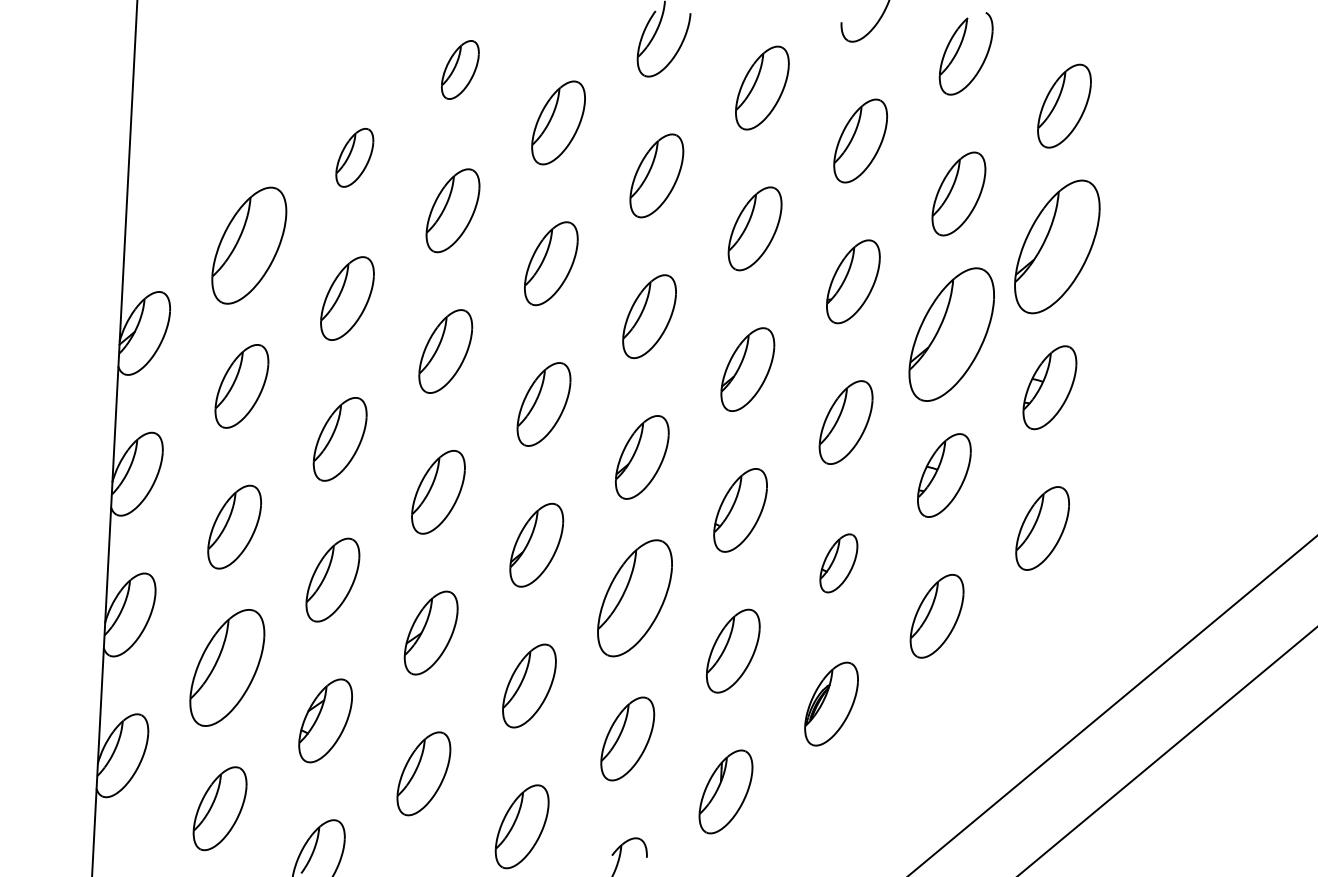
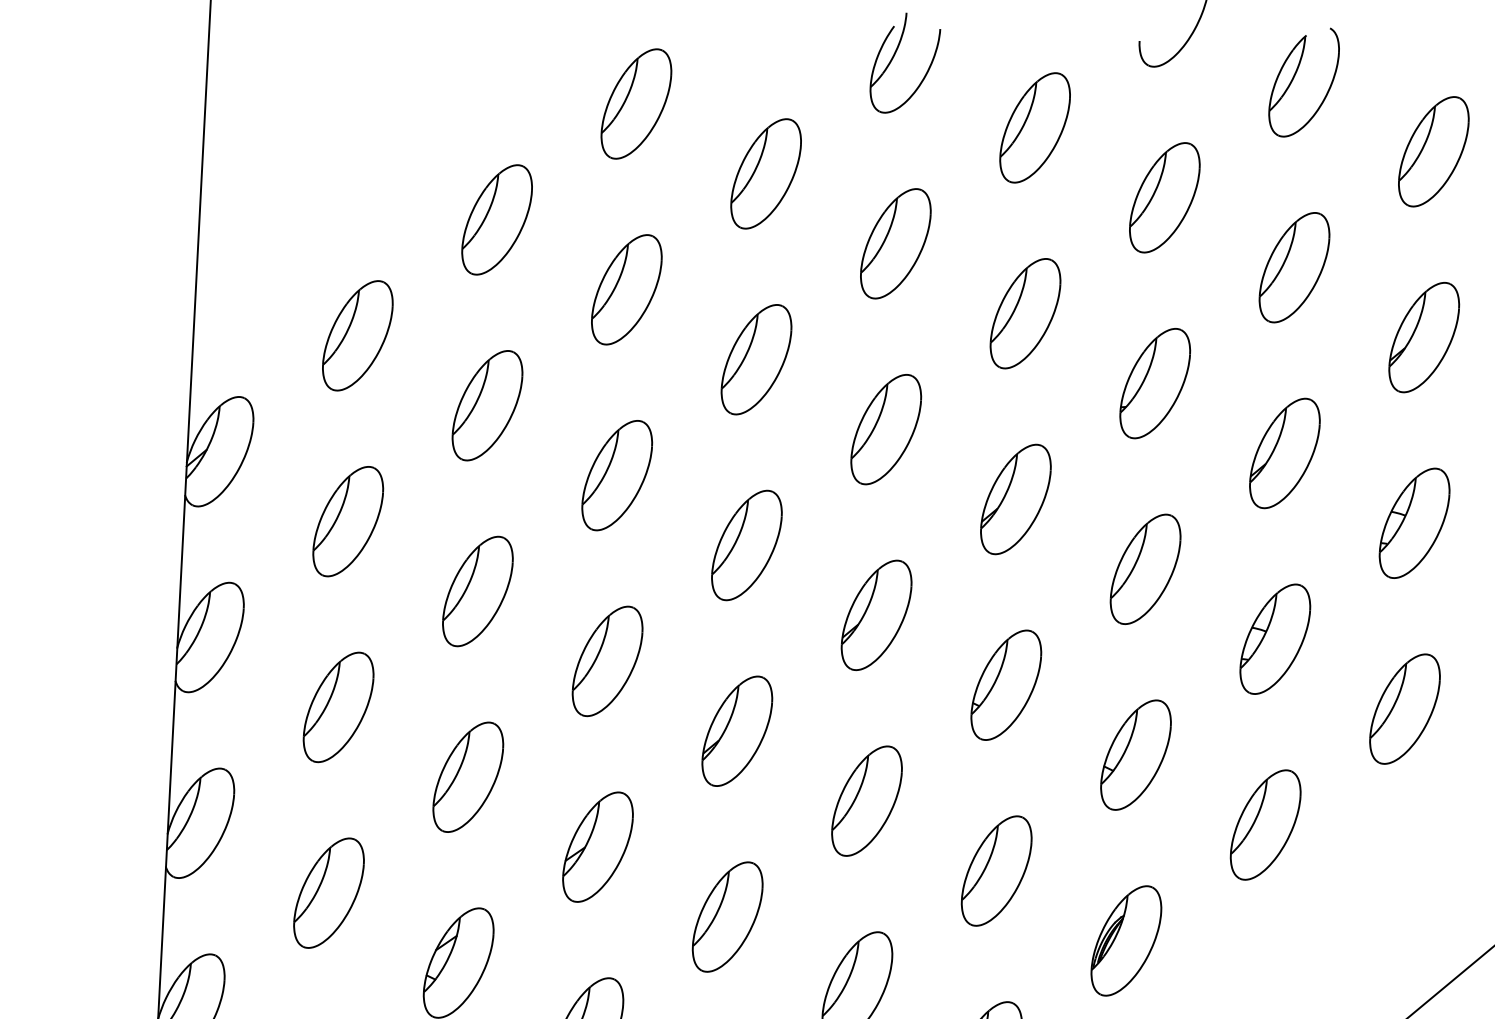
part: (460, 69) -> (636, 103), size x1.43
part: (354, 157) -> (496, 219), size x1.43
part: (248, 245) -> (356, 335), size x0.71
part: (1056, 246) -> (1423, 336), size x0.62
part: (951, 334) -> (1284, 453), size x0.62
part: (838, 563) -> (1135, 755), size x1.43
part: (634, 597) -> (866, 800), size x0.71
part: (227, 667) -> (329, 892), size x0.71

